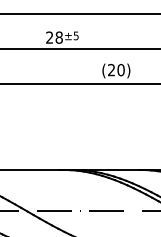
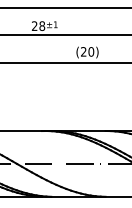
text: (75, 35) -> (55, 24), ±5 -> ±1

